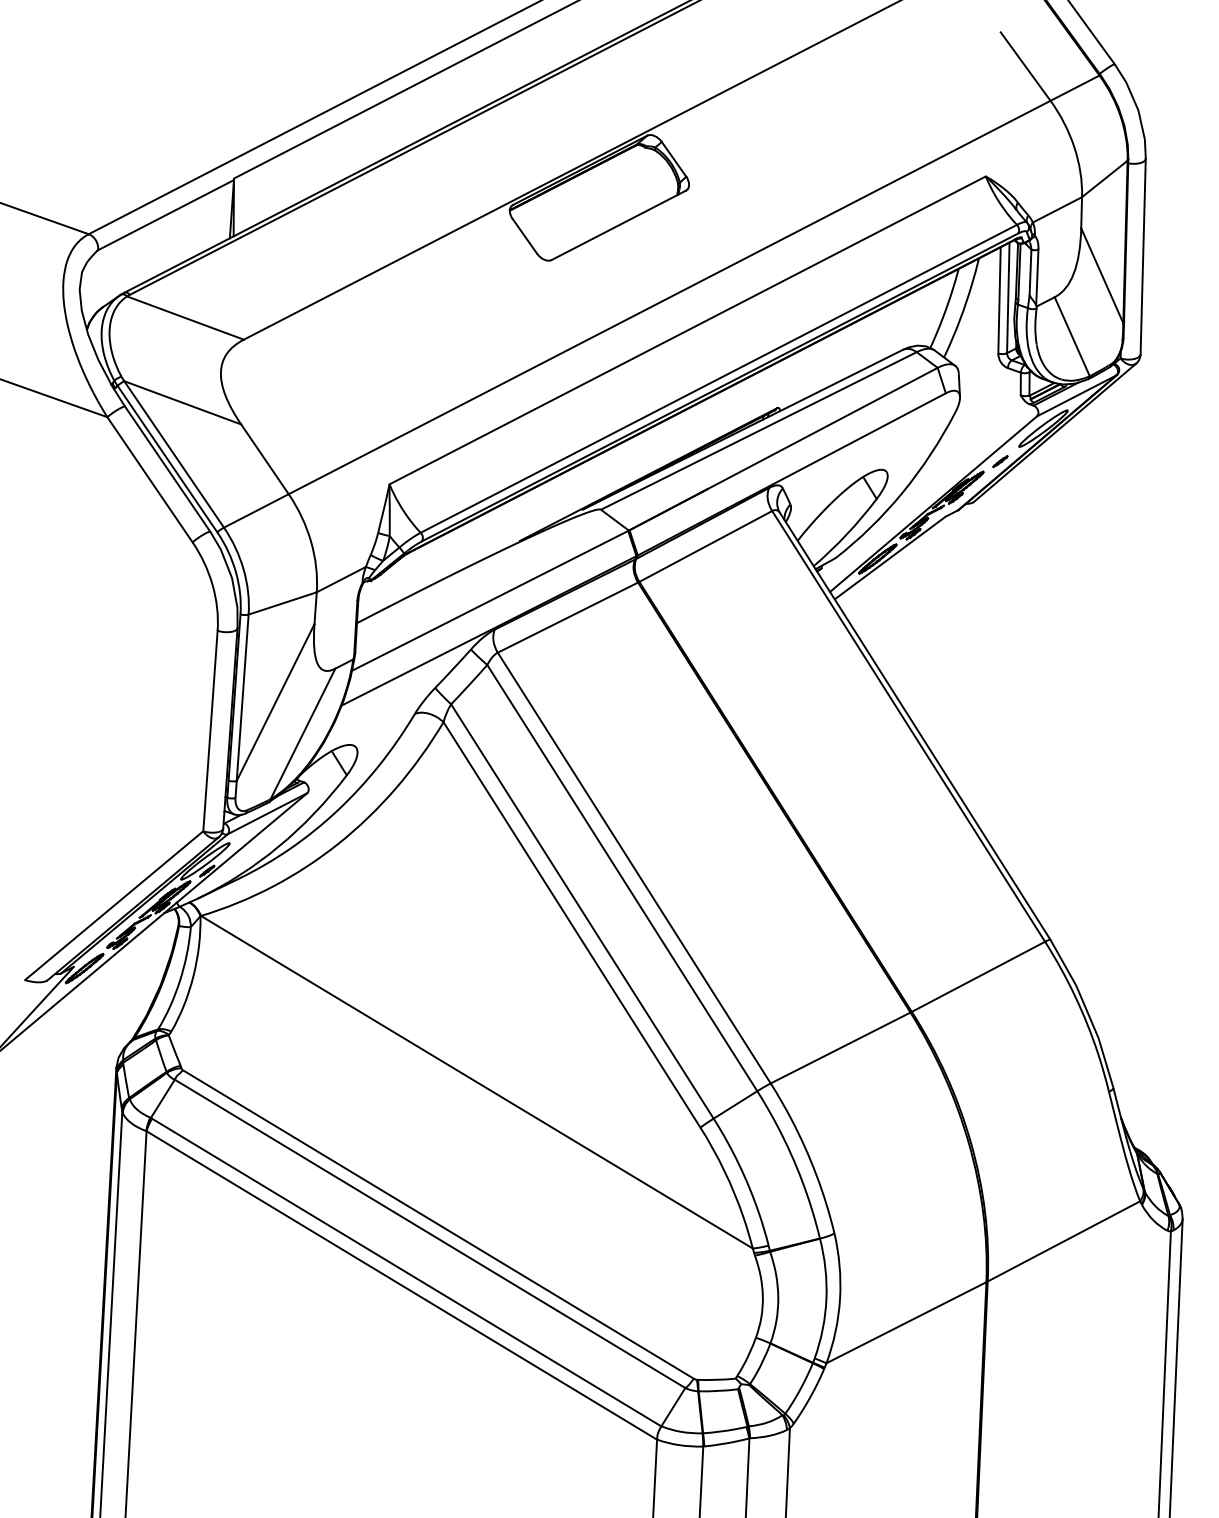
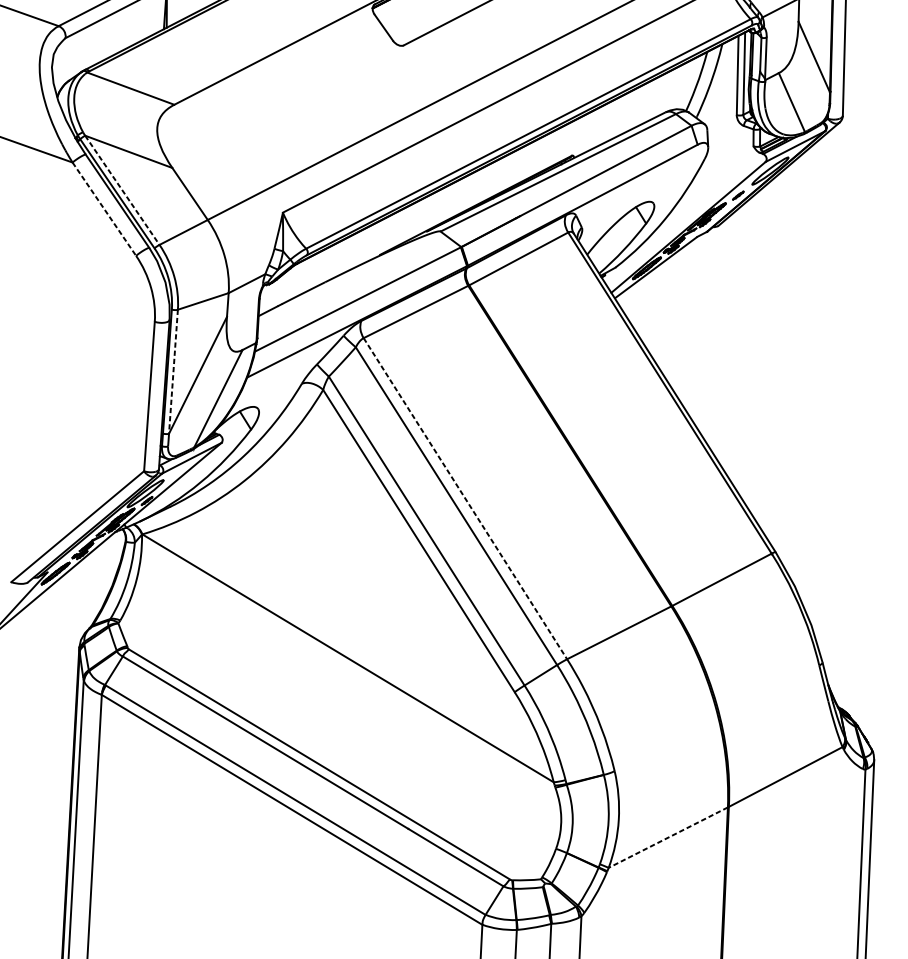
line: (174, 454) -> (122, 190), solid -> dashed
line: (149, 479) -> (104, 209), solid -> dashed
line: (242, 698) -> (173, 372), solid -> dashed
line: (634, 868) -> (465, 499), solid -> dashed
line: (906, 1322) -> (668, 837), solid -> dashed

